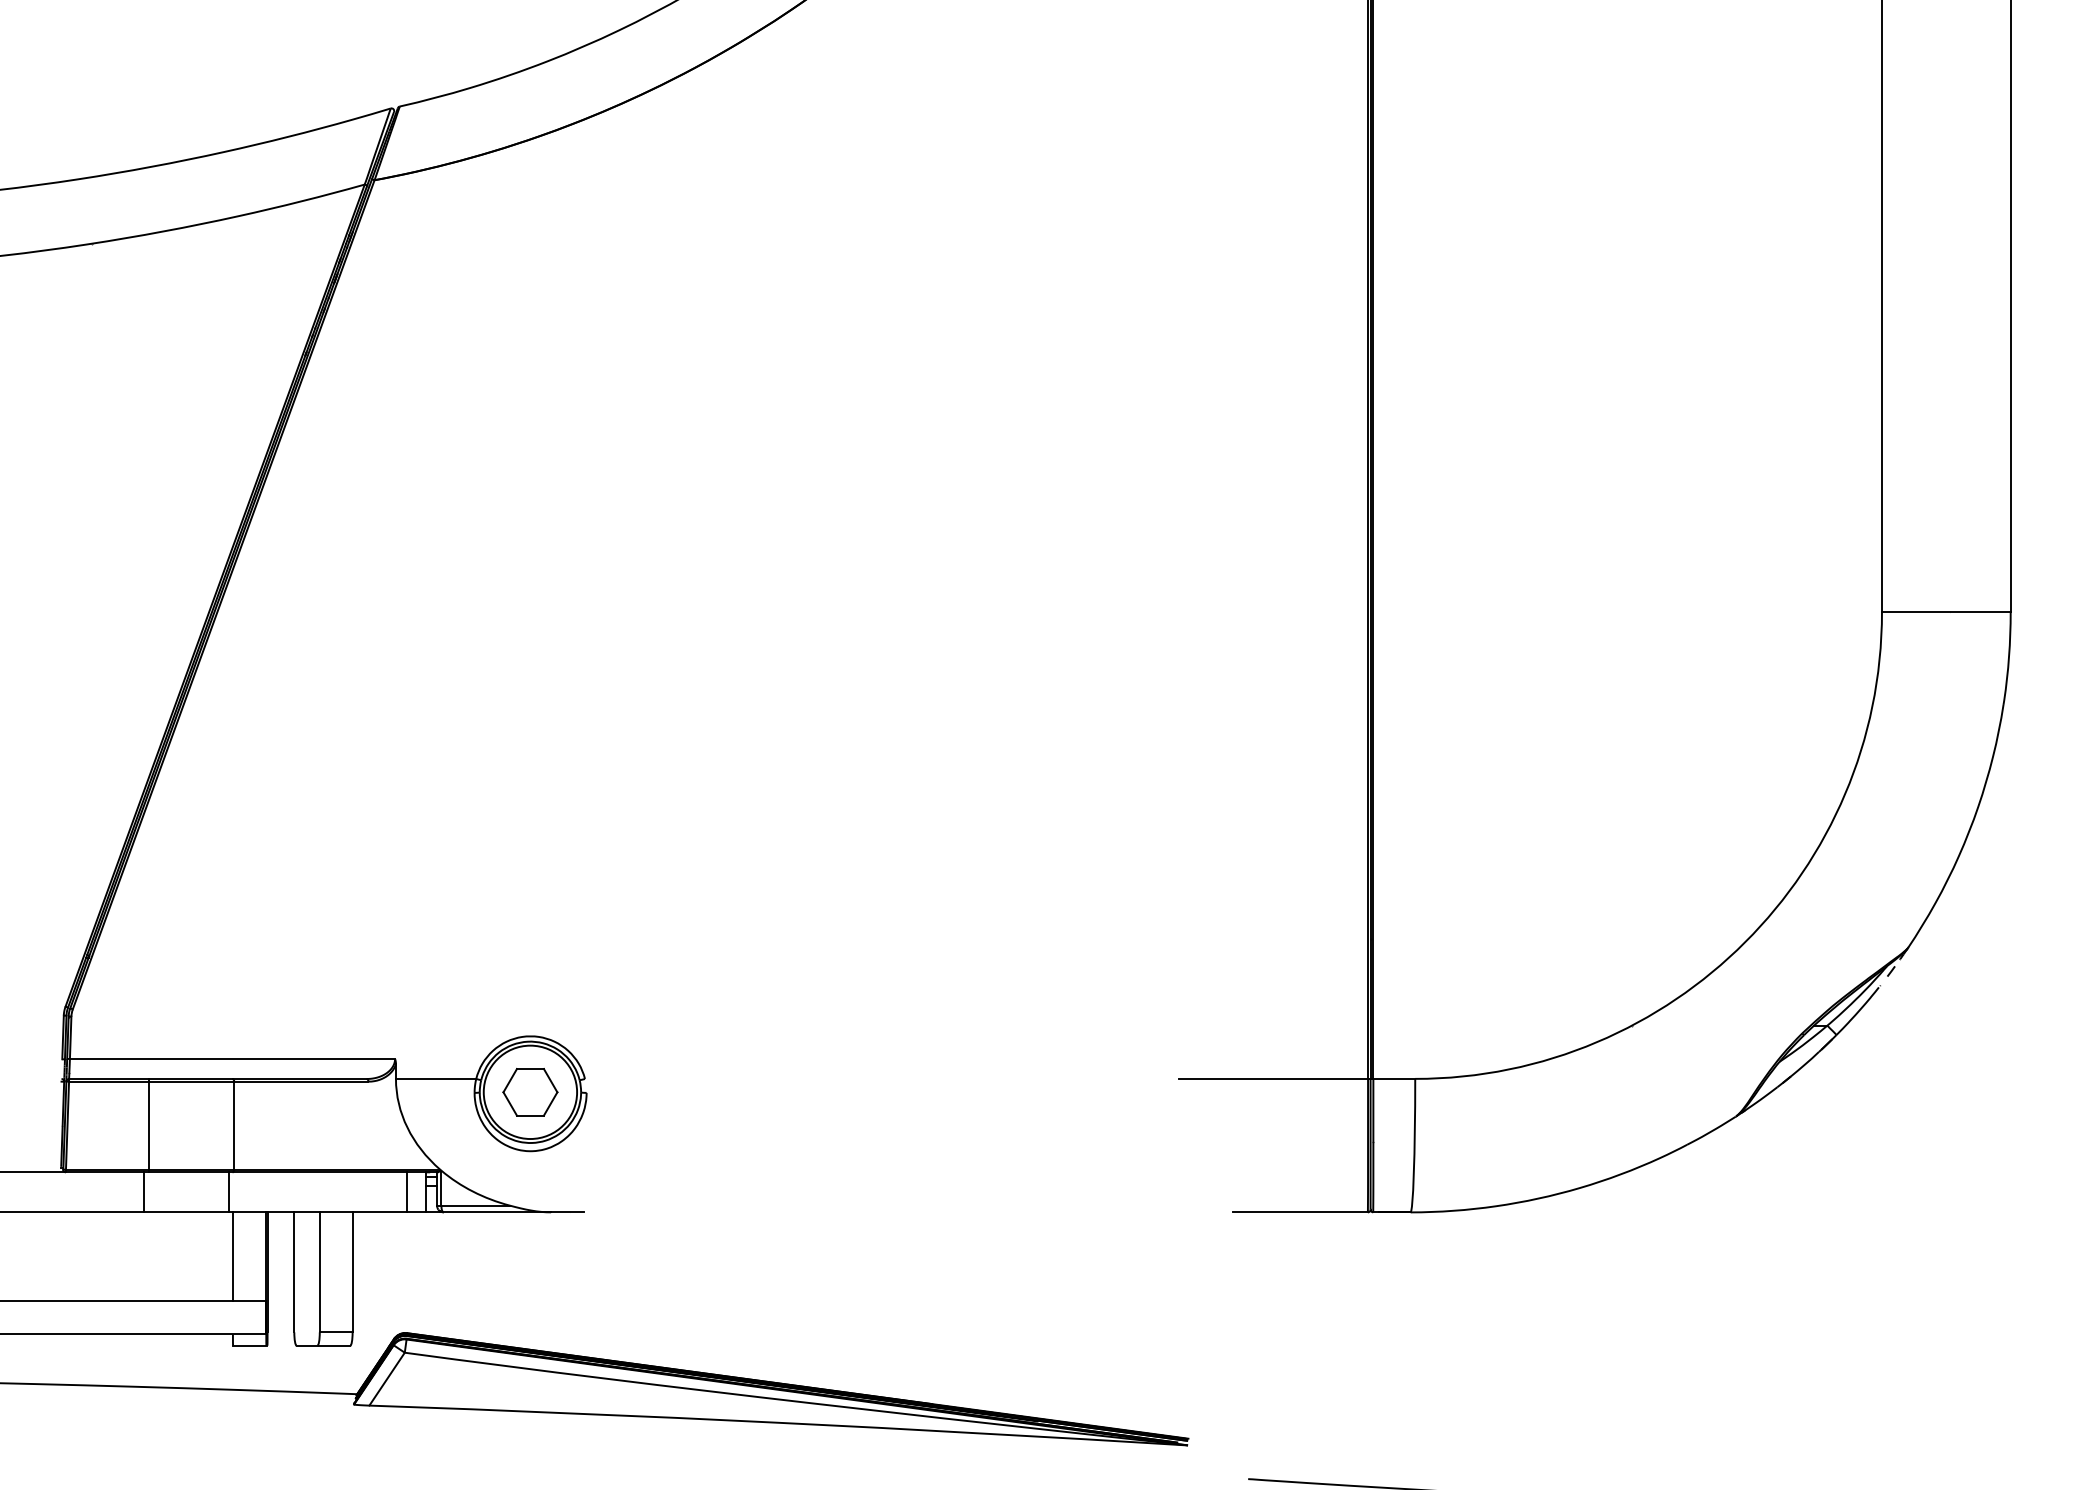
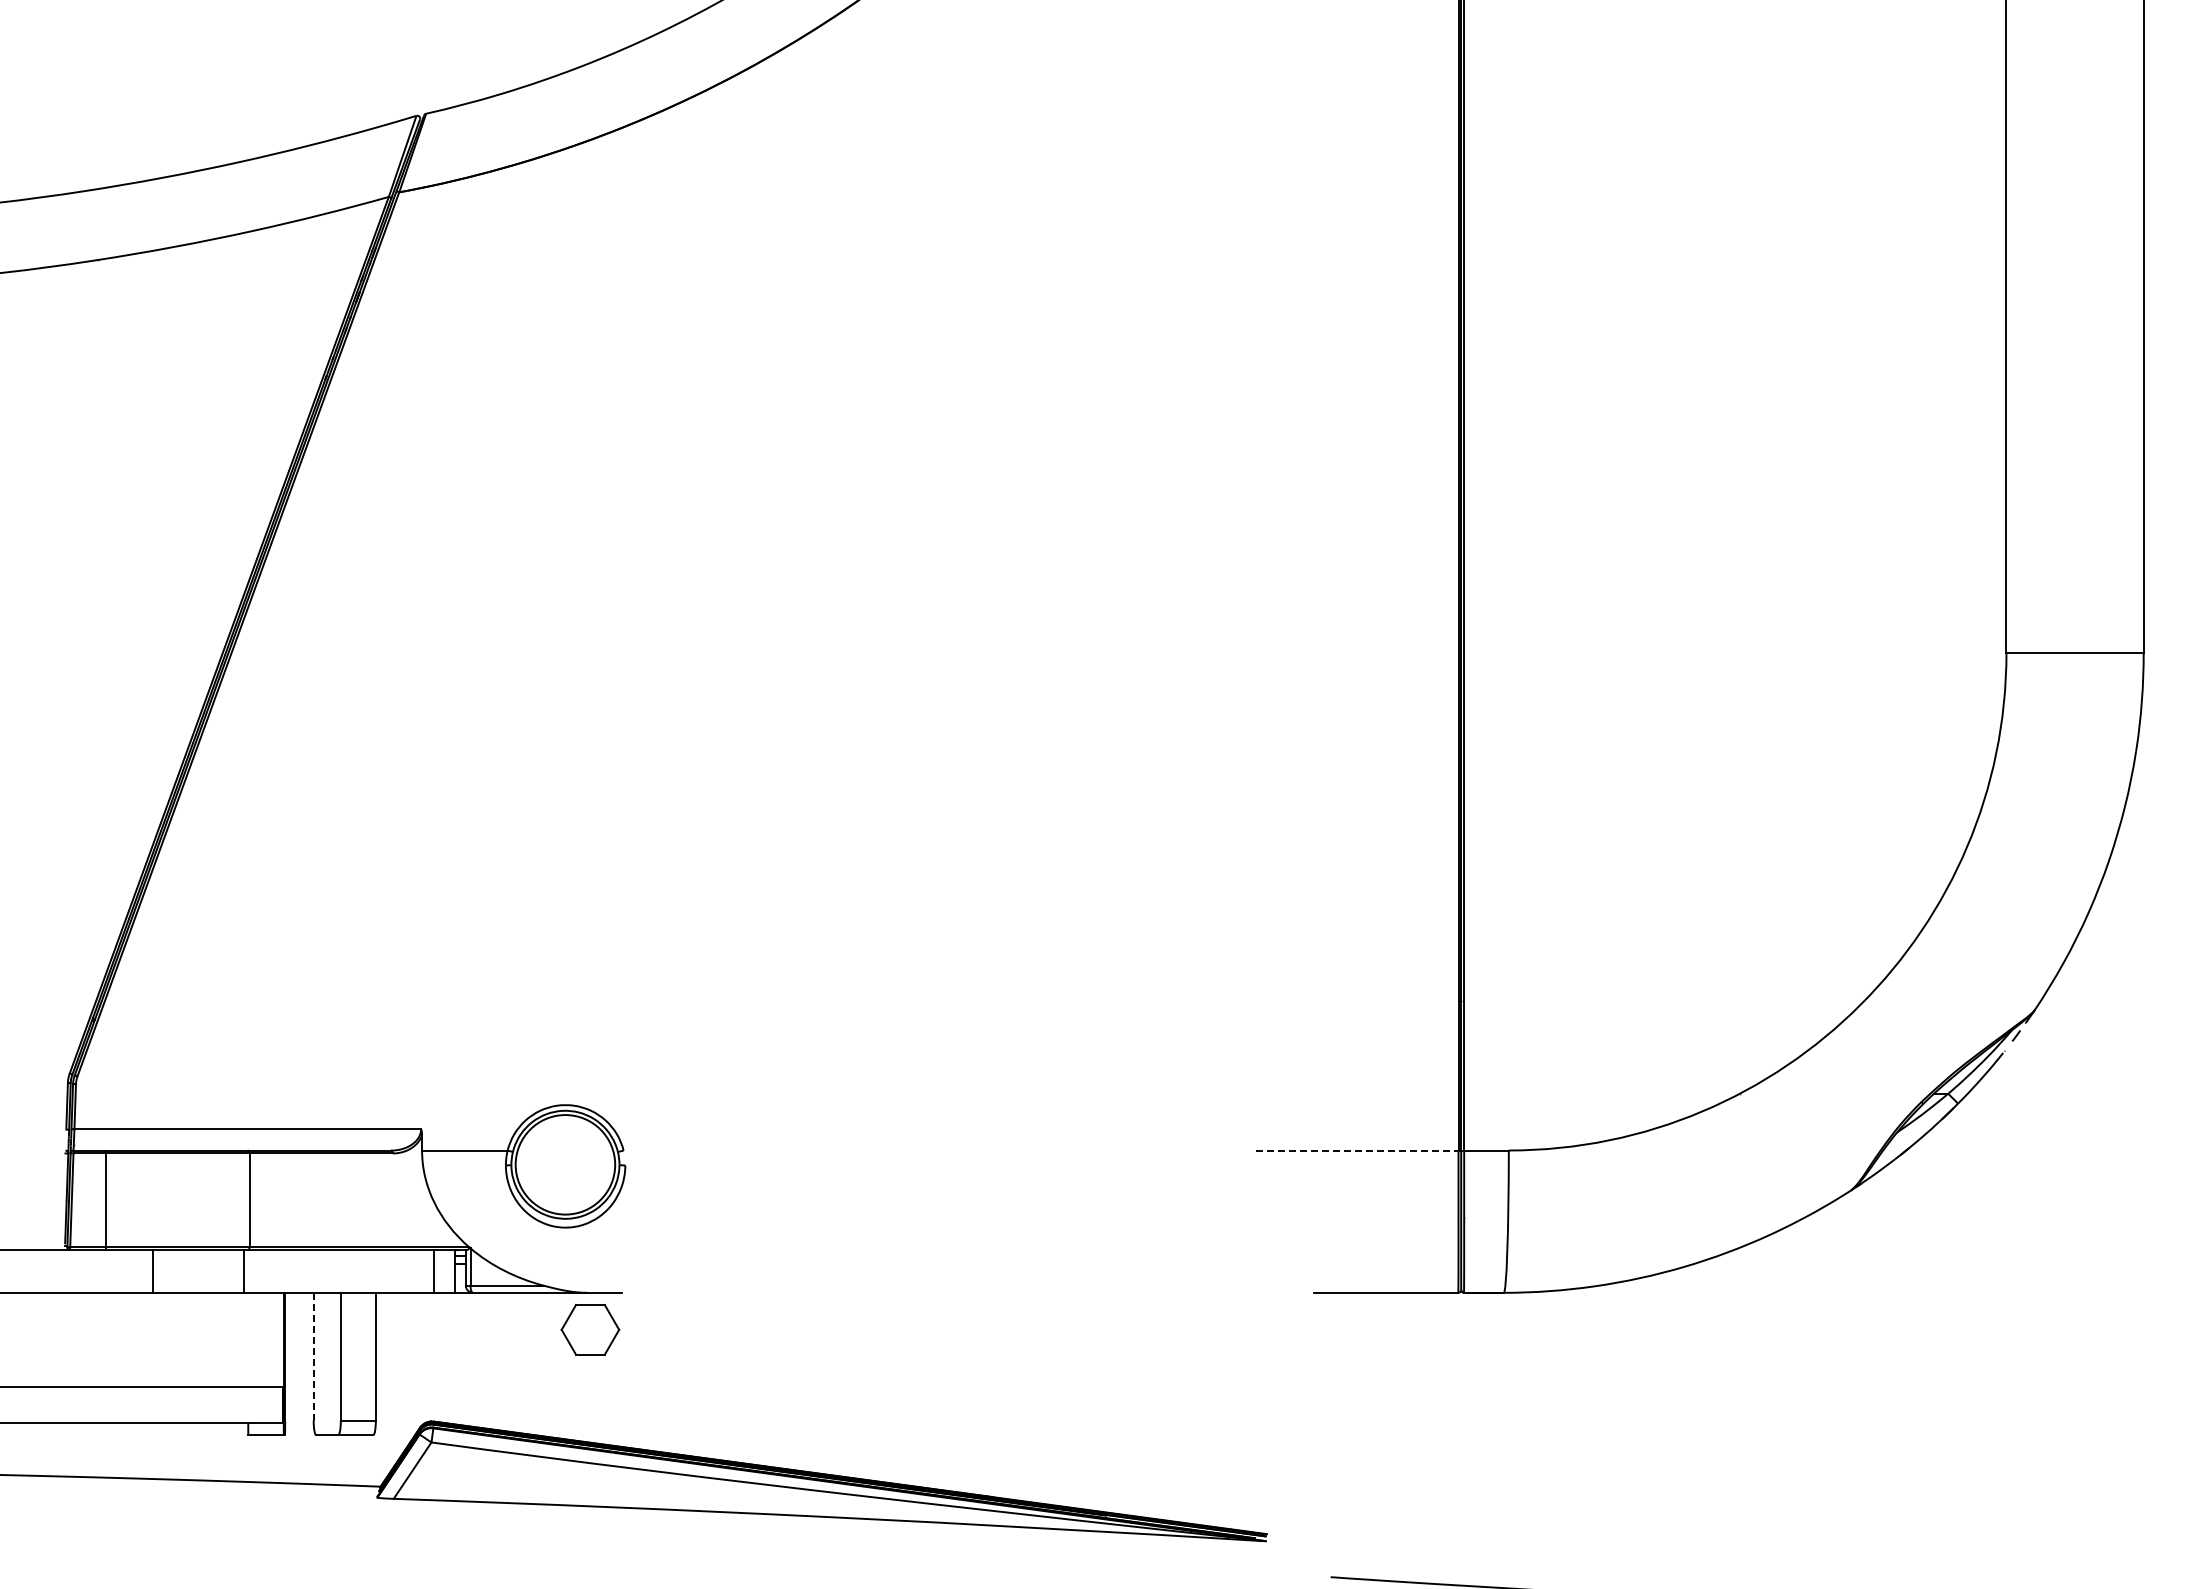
line: (1273, 1078) -> (1357, 1150), solid -> dashed
part: (530, 1092) -> (590, 1329), moved
line: (148, 1125) -> (106, 1200), moved
line: (233, 1256) -> (248, 1339), removed
line: (294, 1272) -> (313, 1356), solid -> dashed

